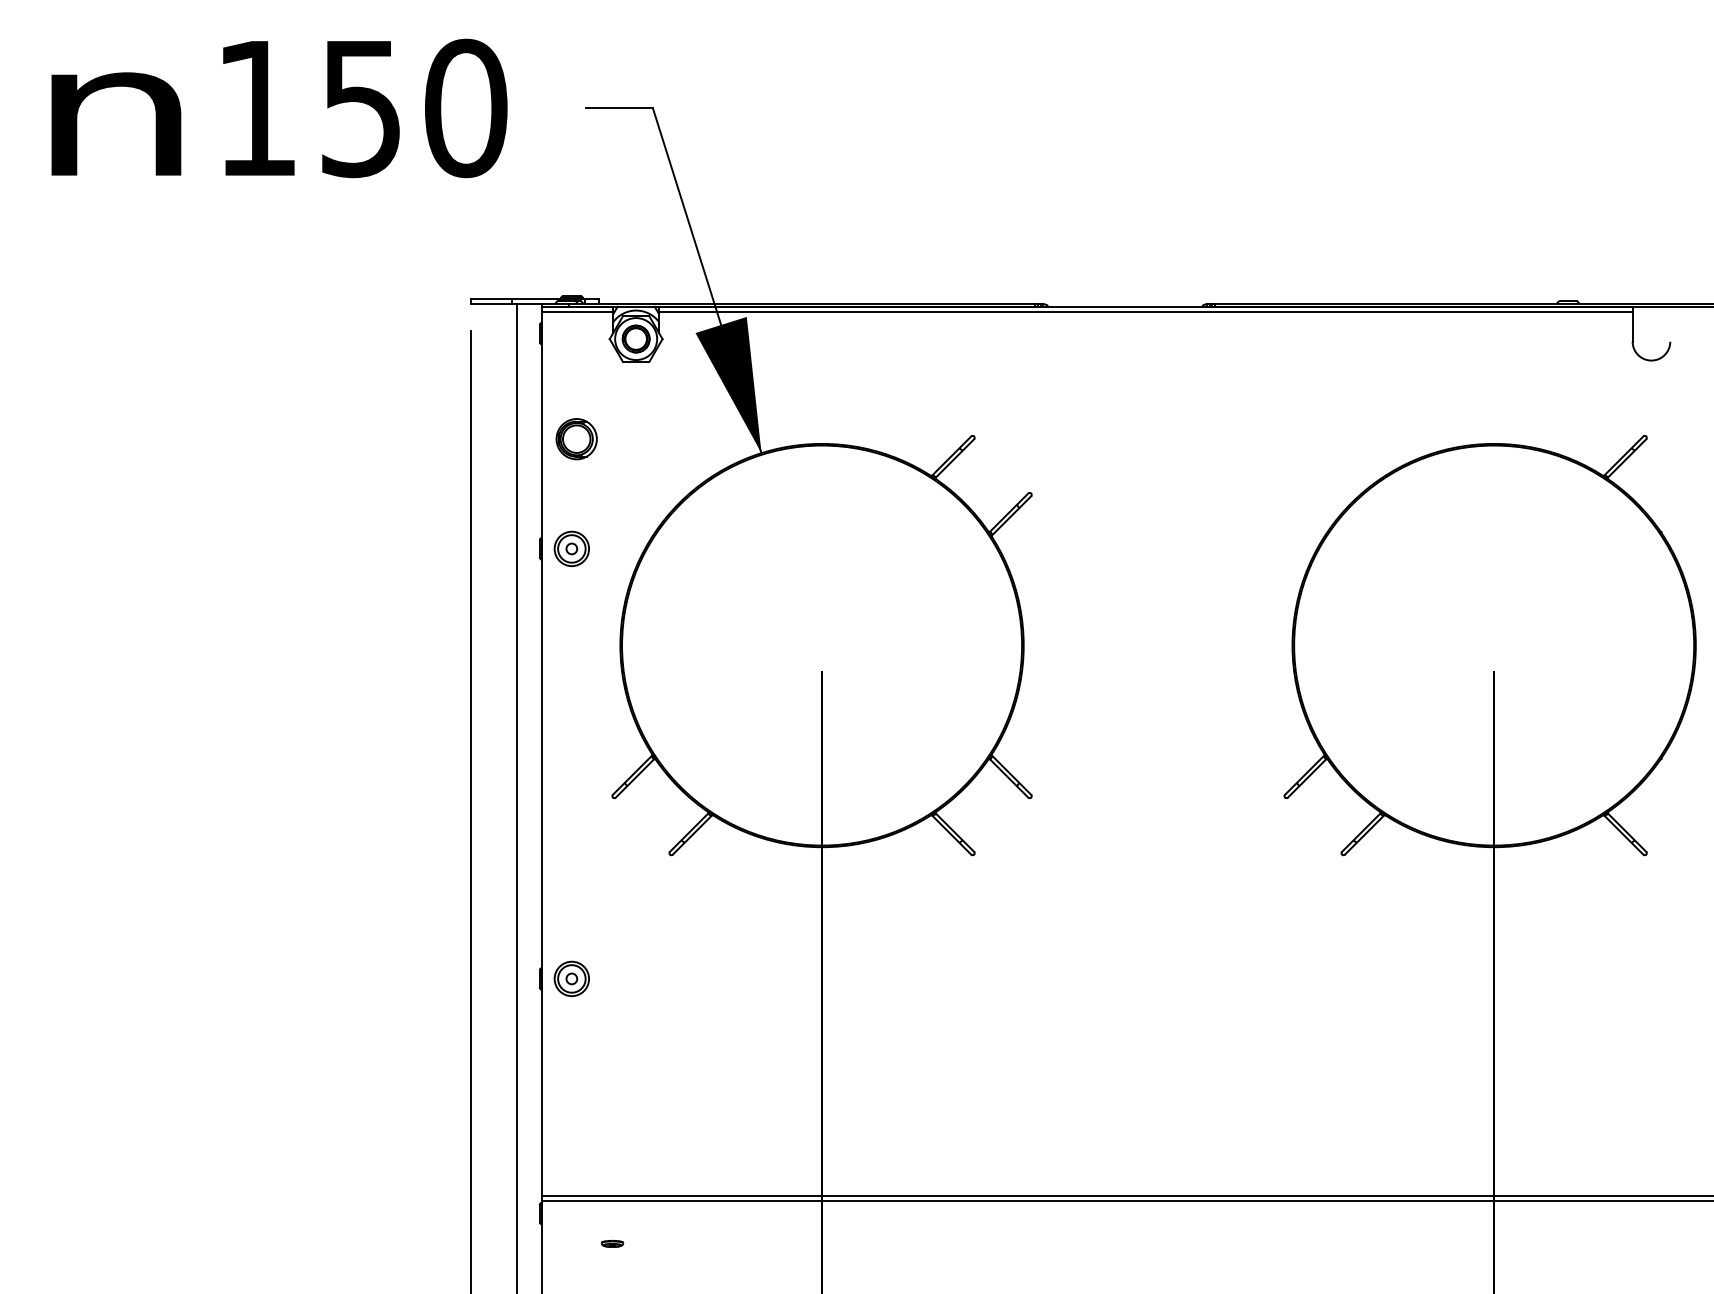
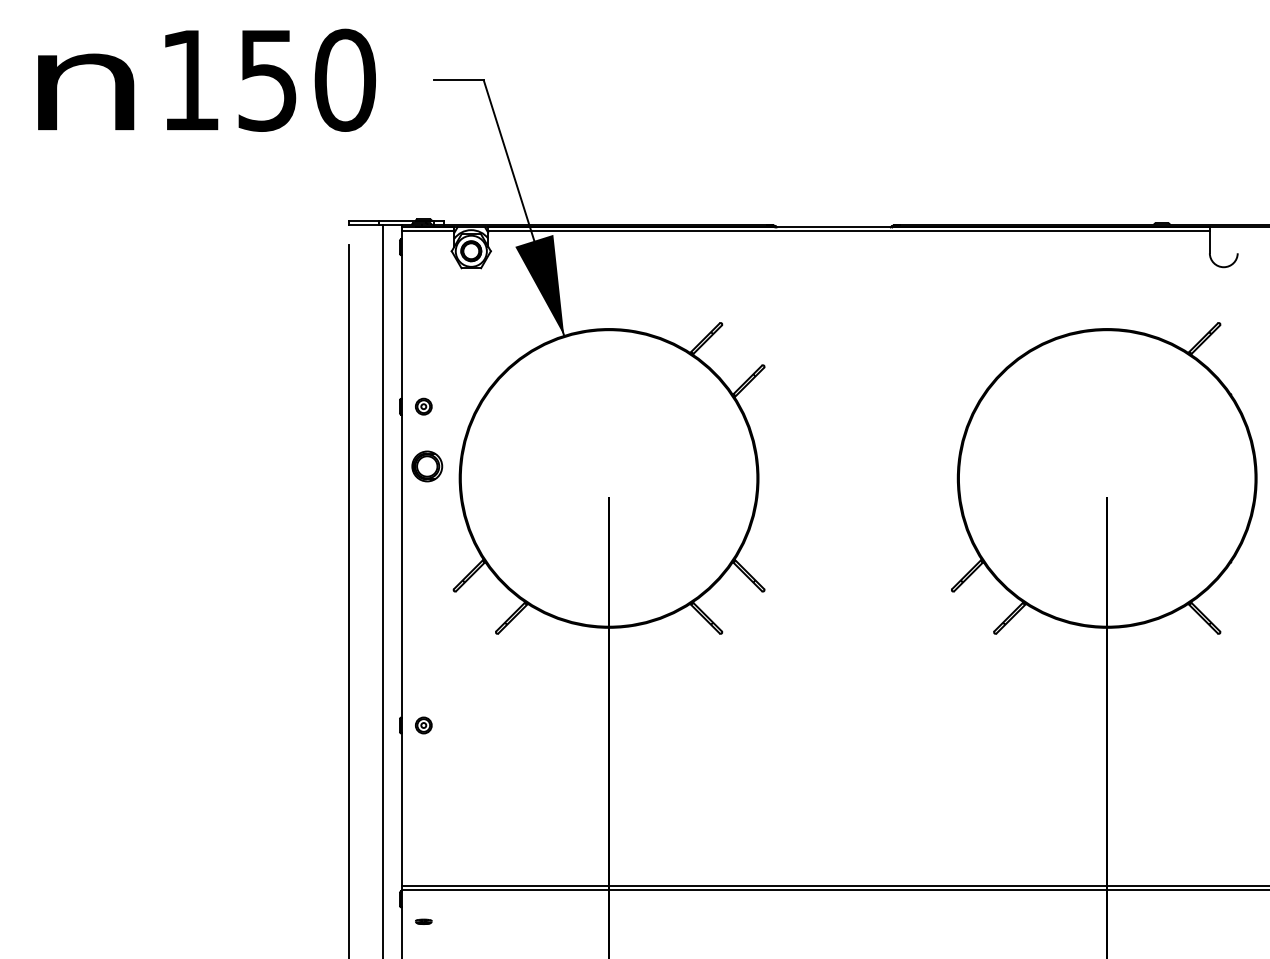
part: (577, 439) -> (427, 466), moved
part: (571, 548) -> (423, 406), size x0.62
part: (571, 978) -> (423, 725), size x0.62
part: (612, 1243) -> (423, 921), moved

